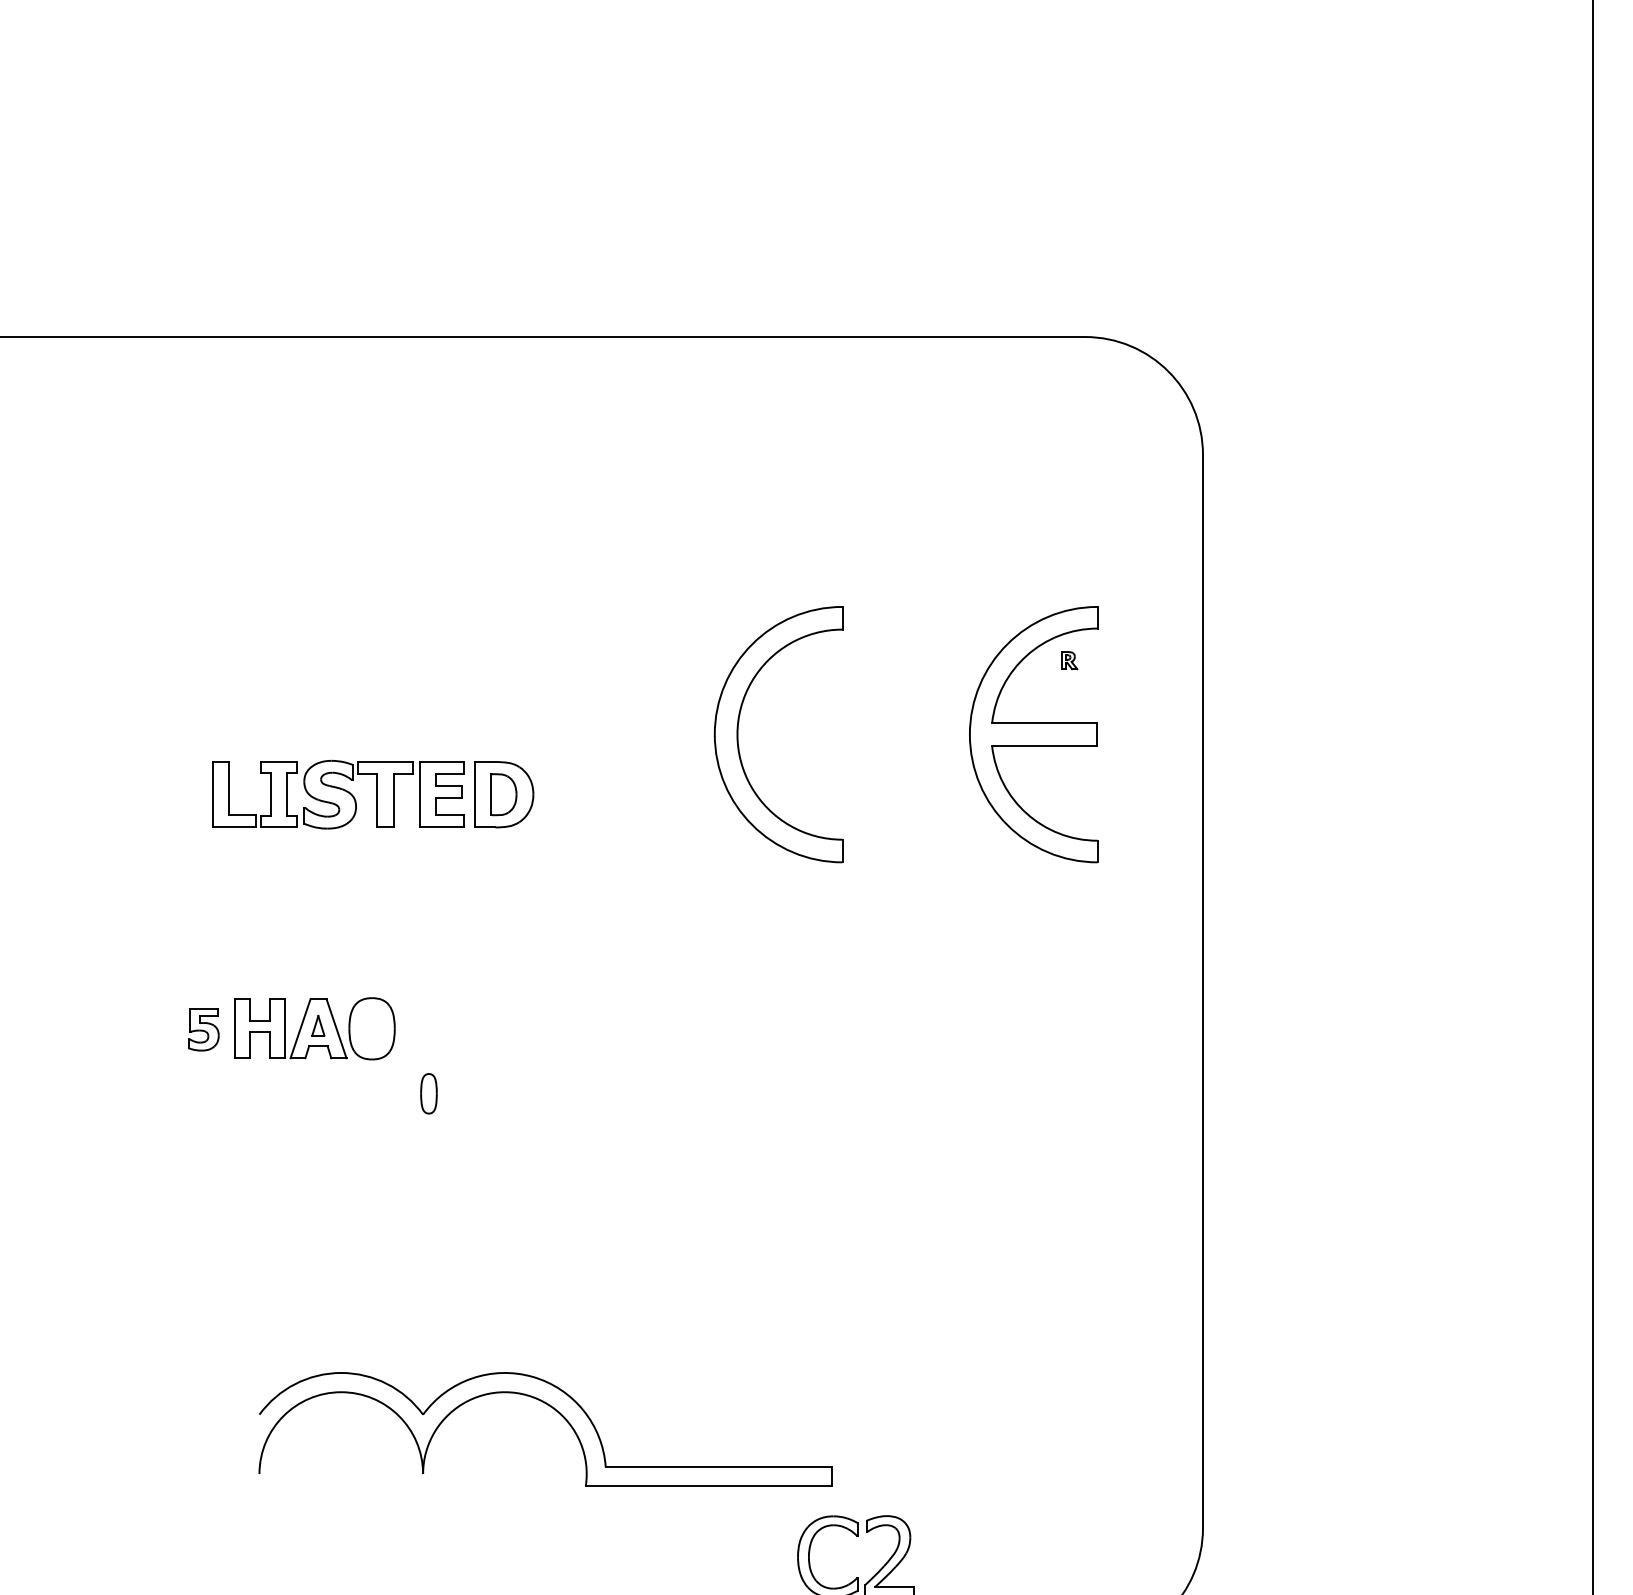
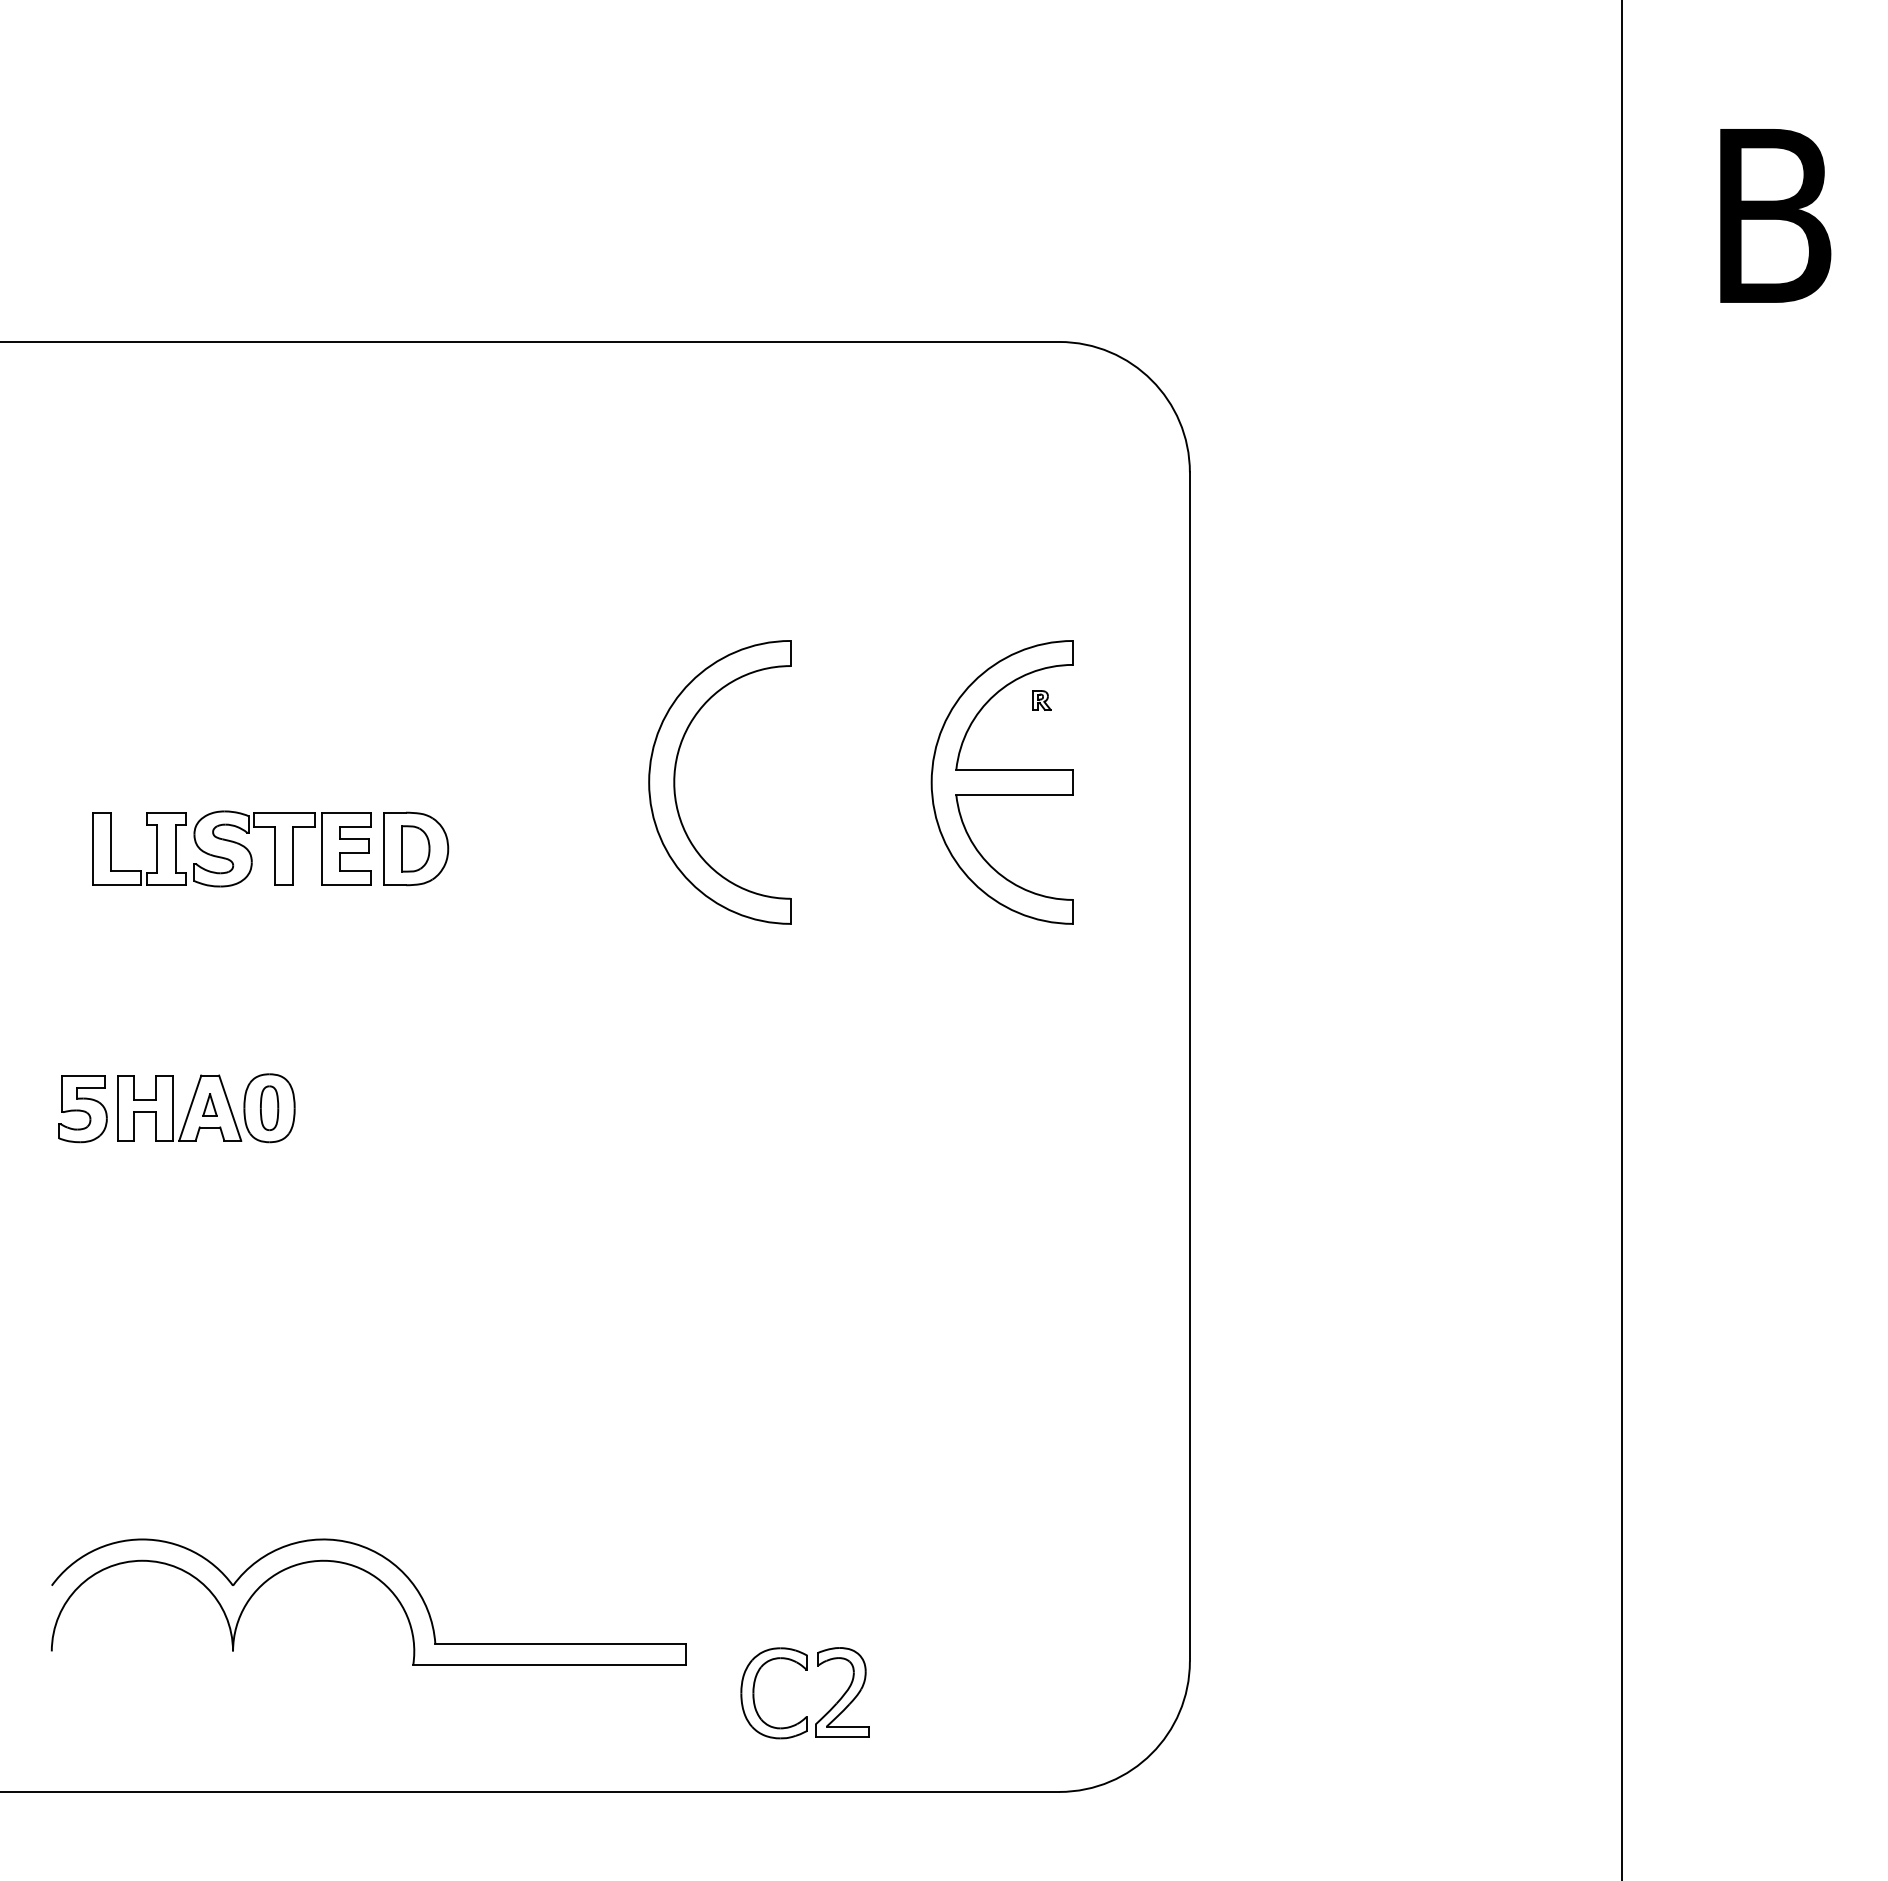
part: (203, 1029) -> (82, 1109), size x1.43
part: (428, 1094) -> (269, 1108), moved
part: (556, 1411) -> (380, 1582), moved

